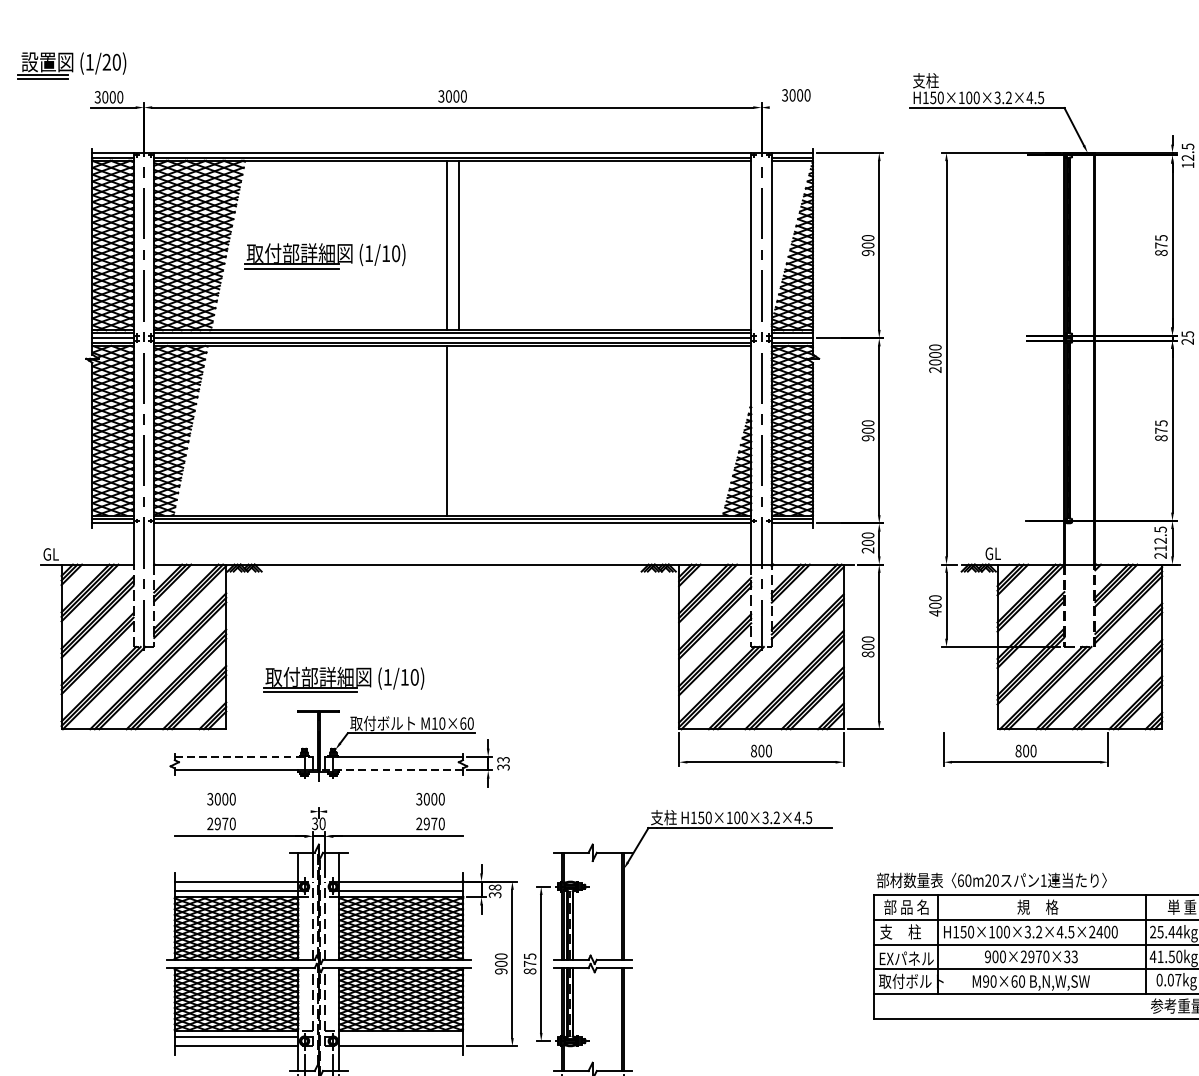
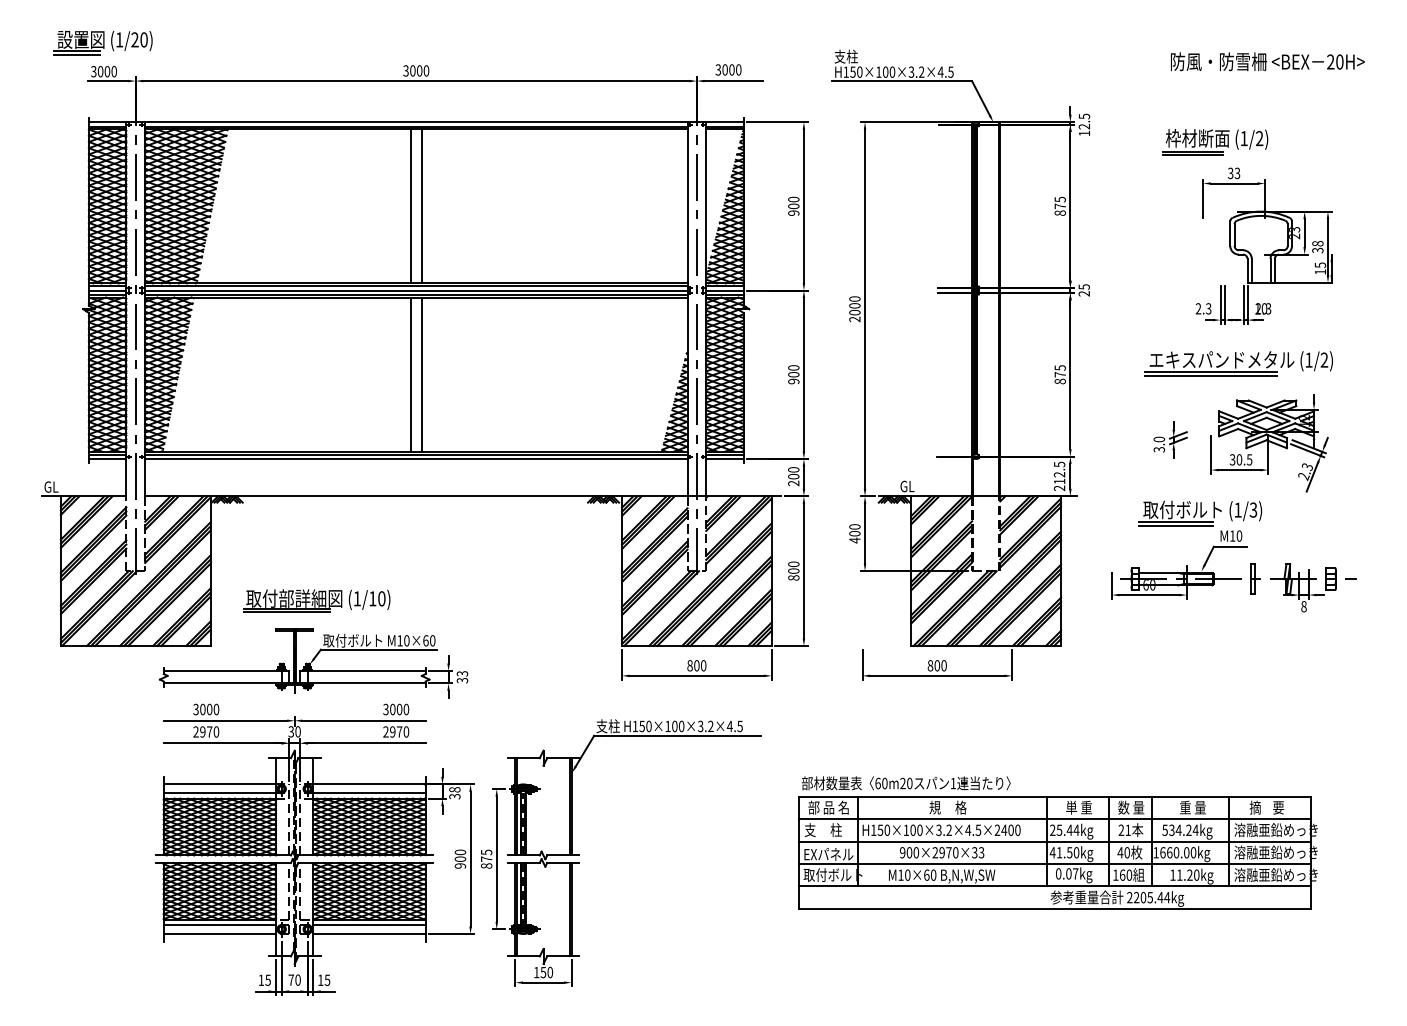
part: (71, 66) -> (102, 43), moved
line: (801, 108) -> (733, 81), added
part: (324, 255) -> (299, 215), removed
line: (458, 430) -> (421, 374), added
line: (243, 757) -> (226, 671), dashed -> solid
line: (391, 770) -> (360, 683), dashed -> solid
line: (242, 811) -> (225, 720), added
line: (394, 811) -> (363, 720), added
text: (985, 980) -> (900, 874), M90×60 -> M10×60
line: (401, 1036) -> (369, 925), added

